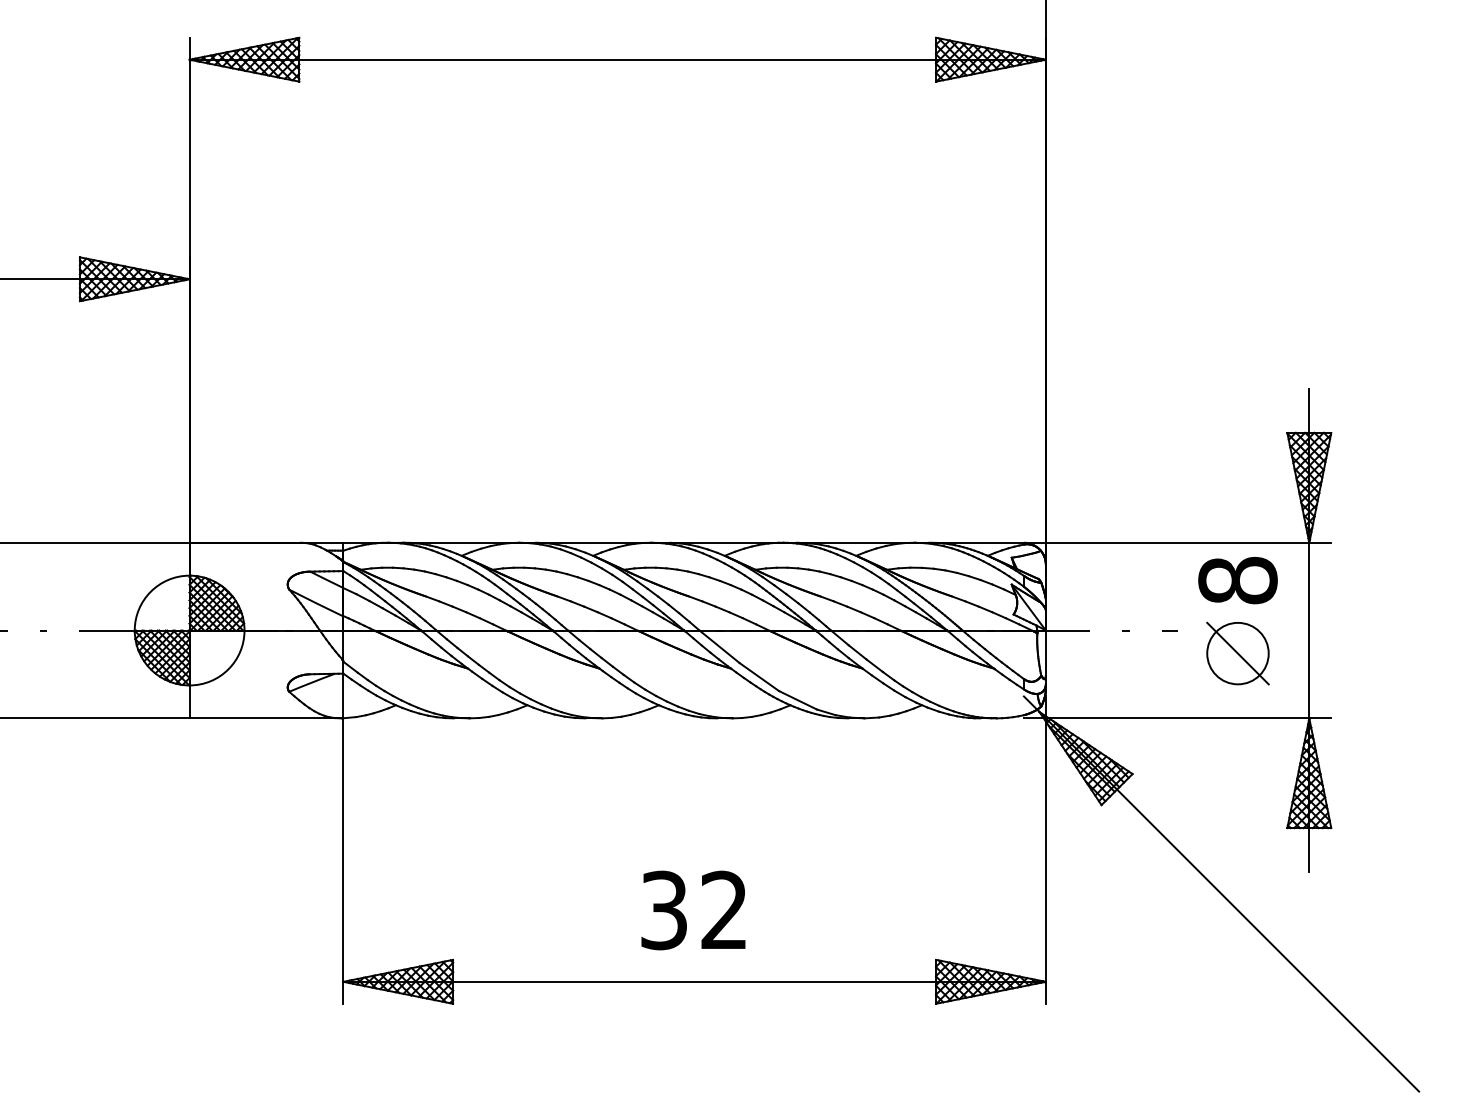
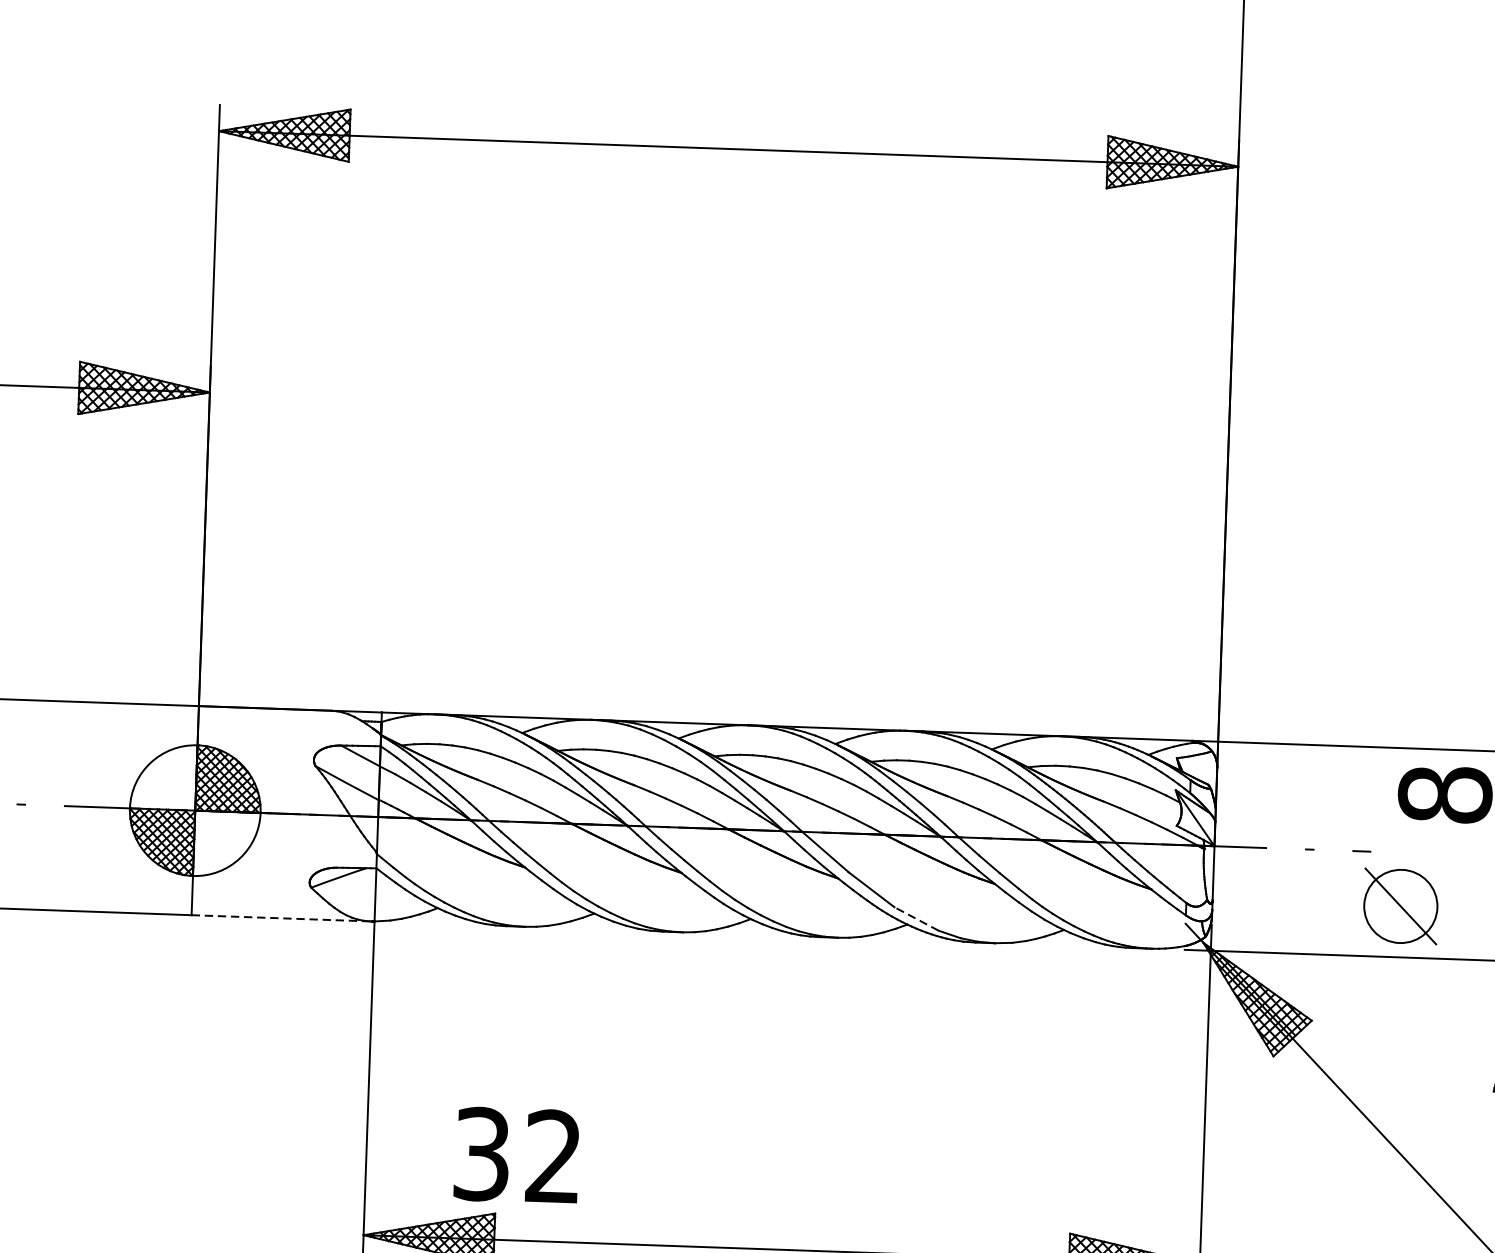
part: (1237, 653) -> (1400, 906), moved
line: (797, 700) -> (915, 919), solid -> dashed
line: (265, 718) -> (281, 918), solid -> dashed
text: (693, 910) -> (516, 1155), moved

